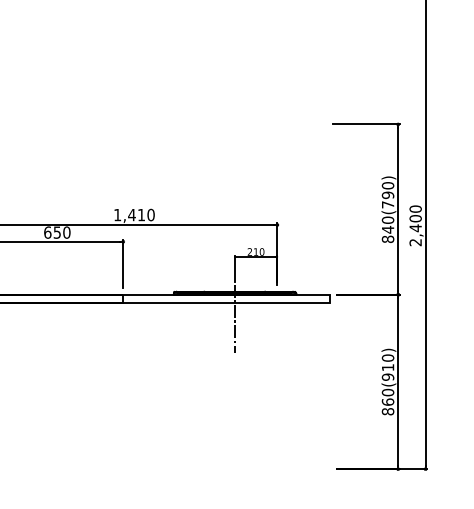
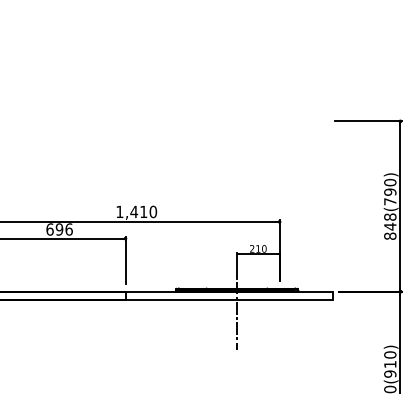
text: (387, 219) -> (389, 216), 840(790) -> 848(790)
text: (61, 232) -> (63, 229), 650 -> 696

